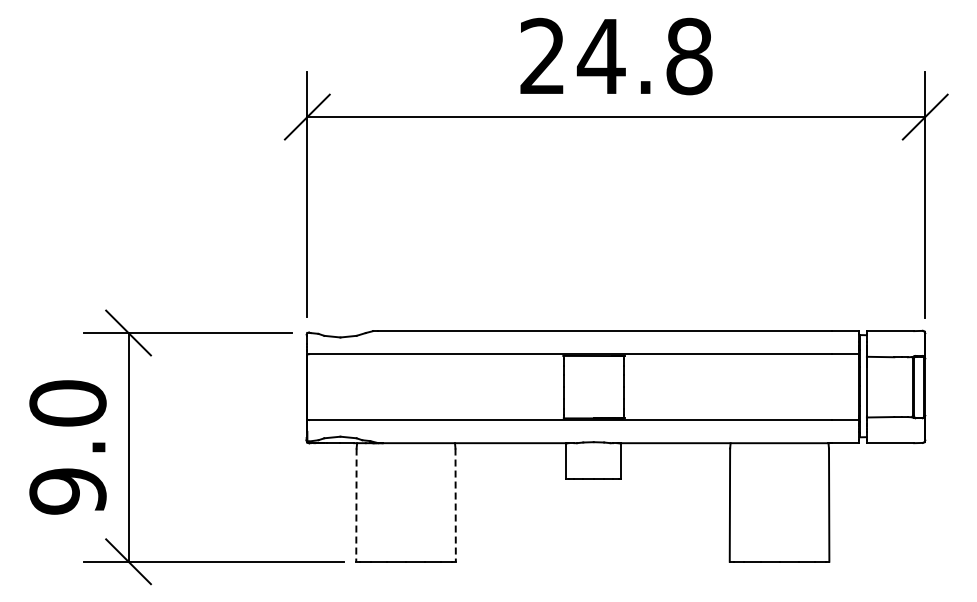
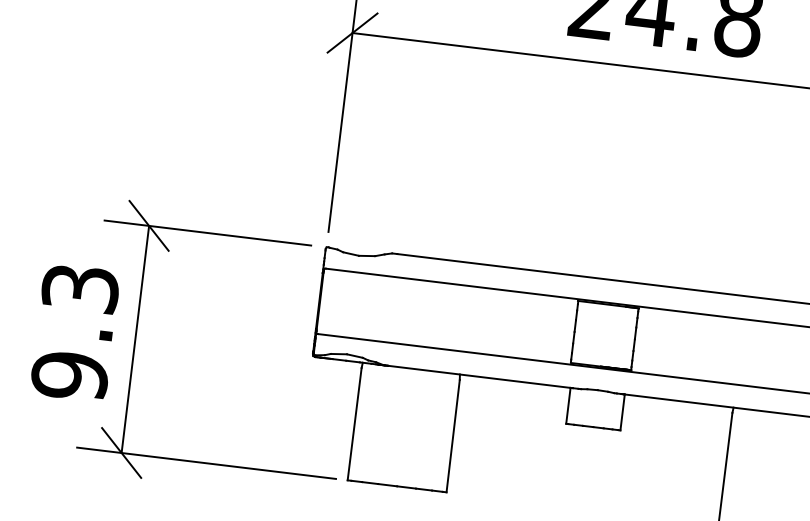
text: (67, 403) -> (80, 288), 9.0 -> 9.3
line: (356, 505) -> (354, 424), dashed -> solid
line: (455, 505) -> (452, 436), dashed -> solid

